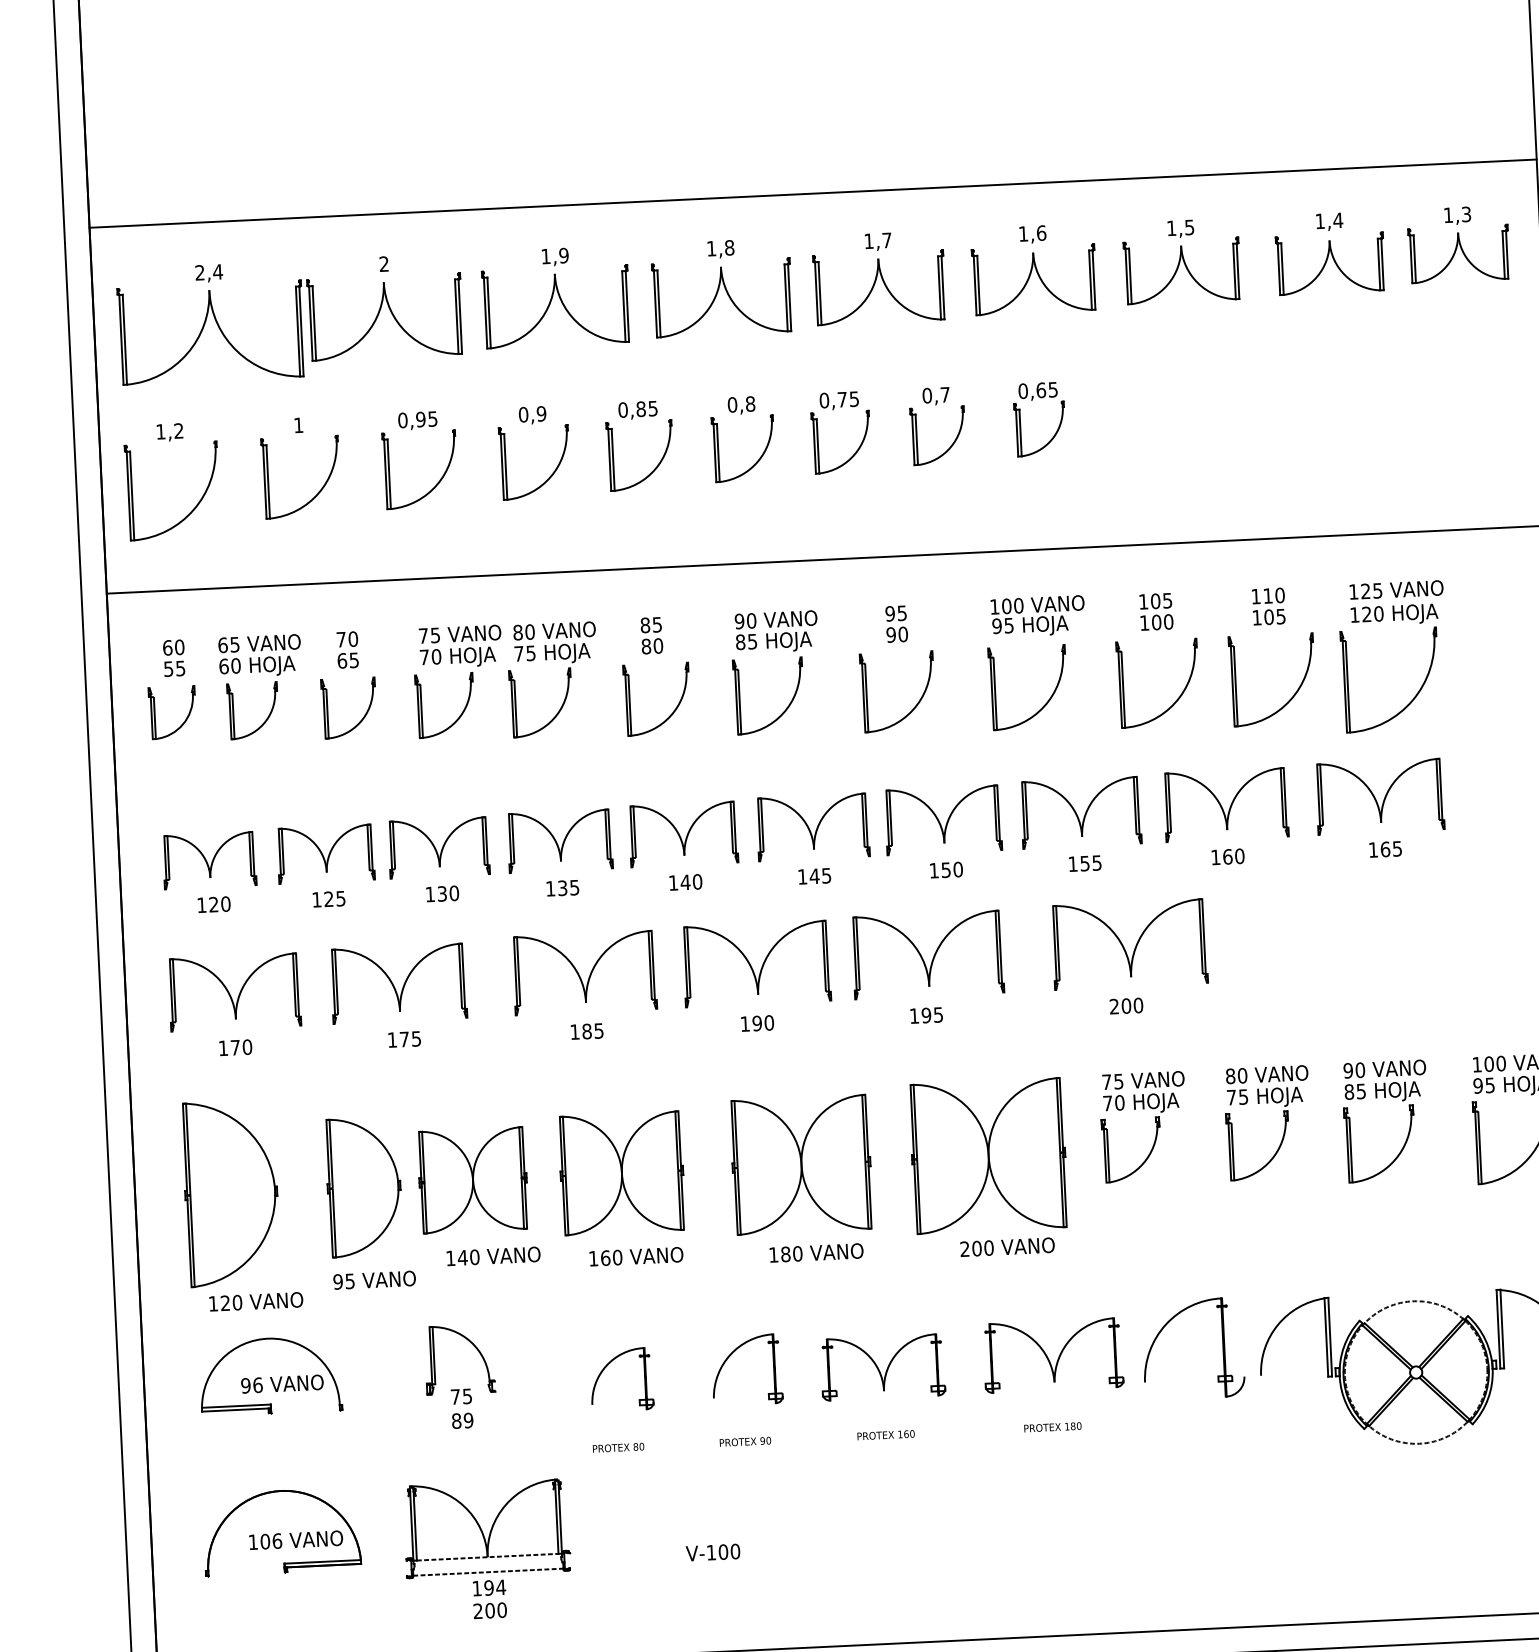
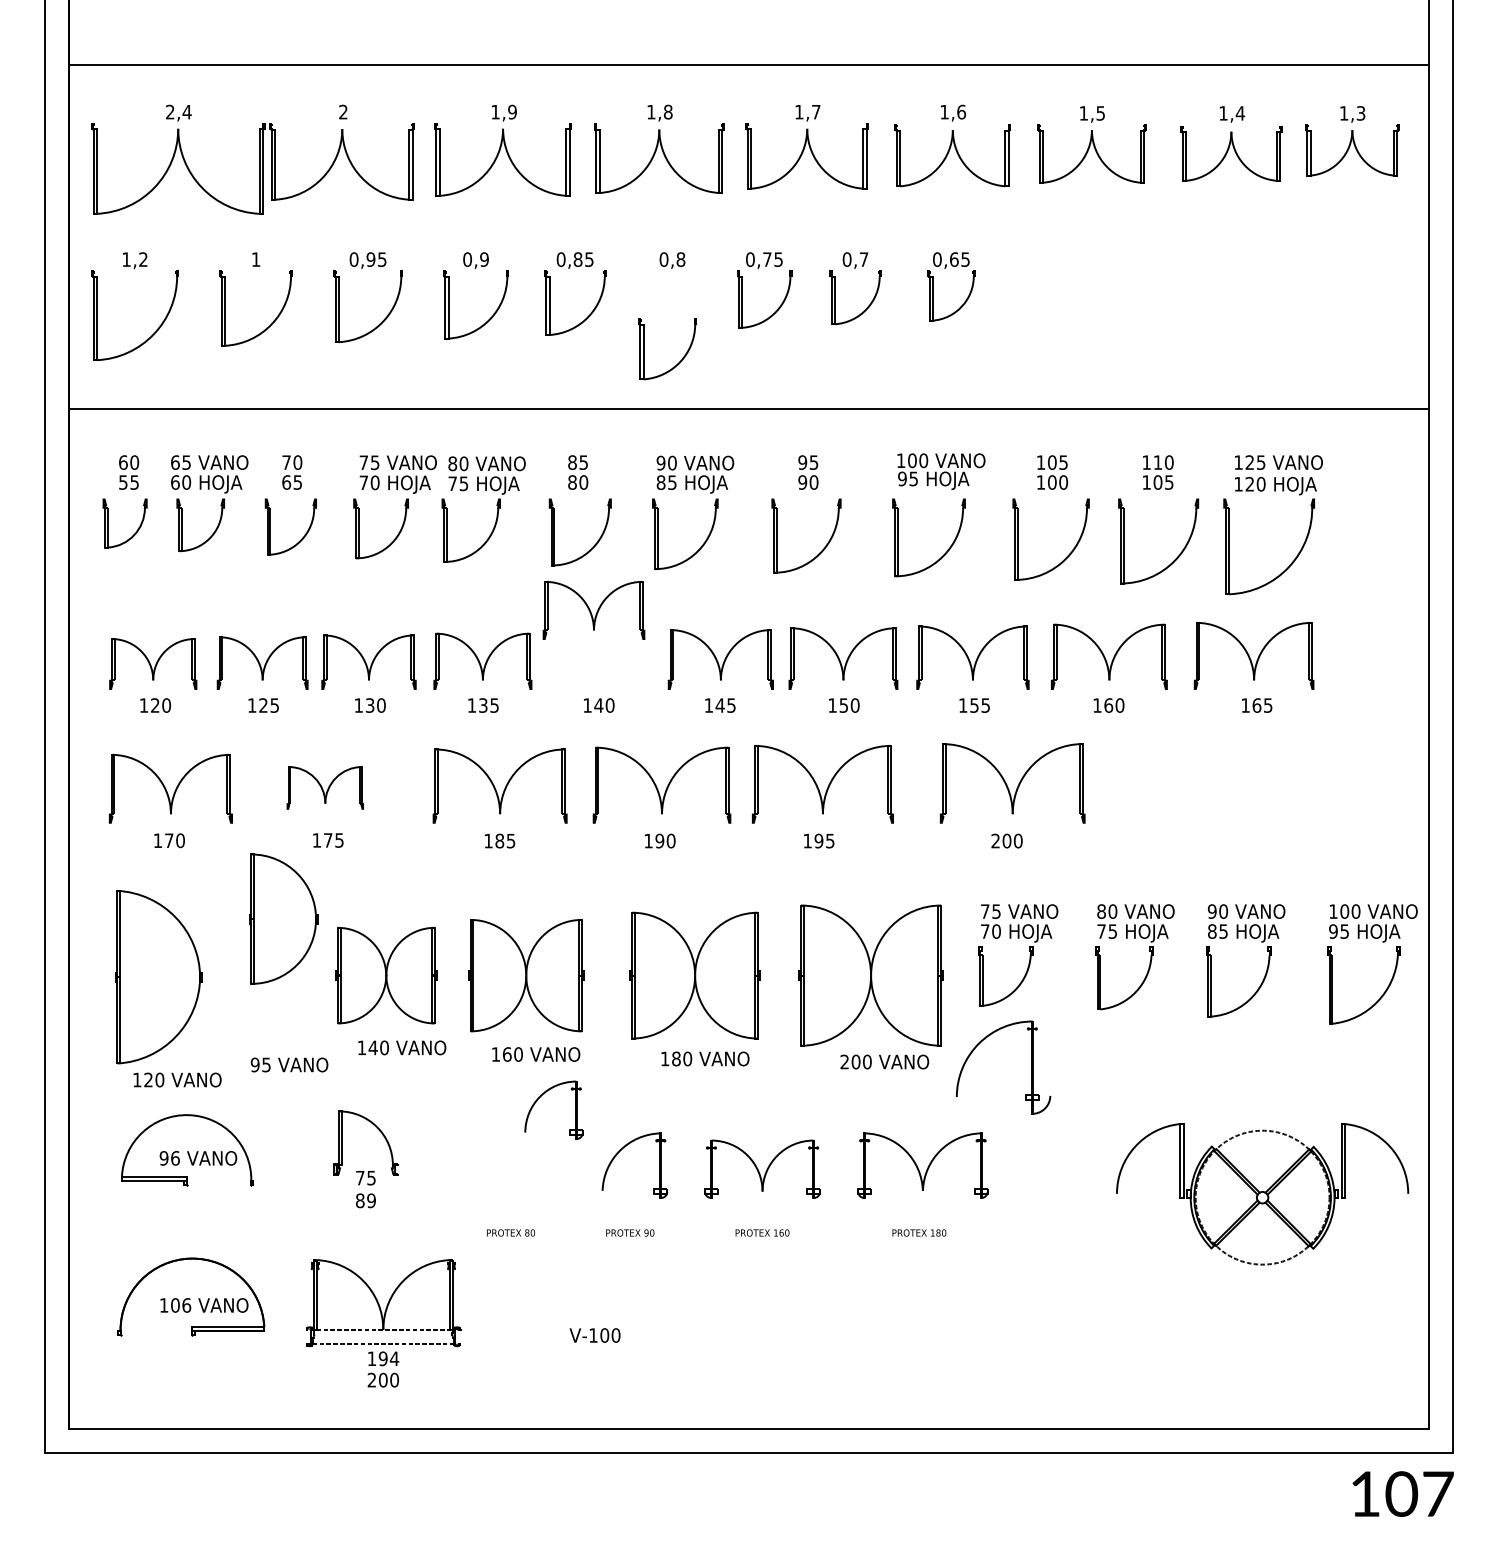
part: (756, 461) -> (679, 361), moved
part: (682, 834) -> (593, 610), moved
part: (398, 983) -> (325, 787), size x0.6
part: (363, 1186) -> (283, 918), moved
part: (1223, 1347) -> (1031, 1067), moved
part: (610, 1363) -> (544, 1094), moved

